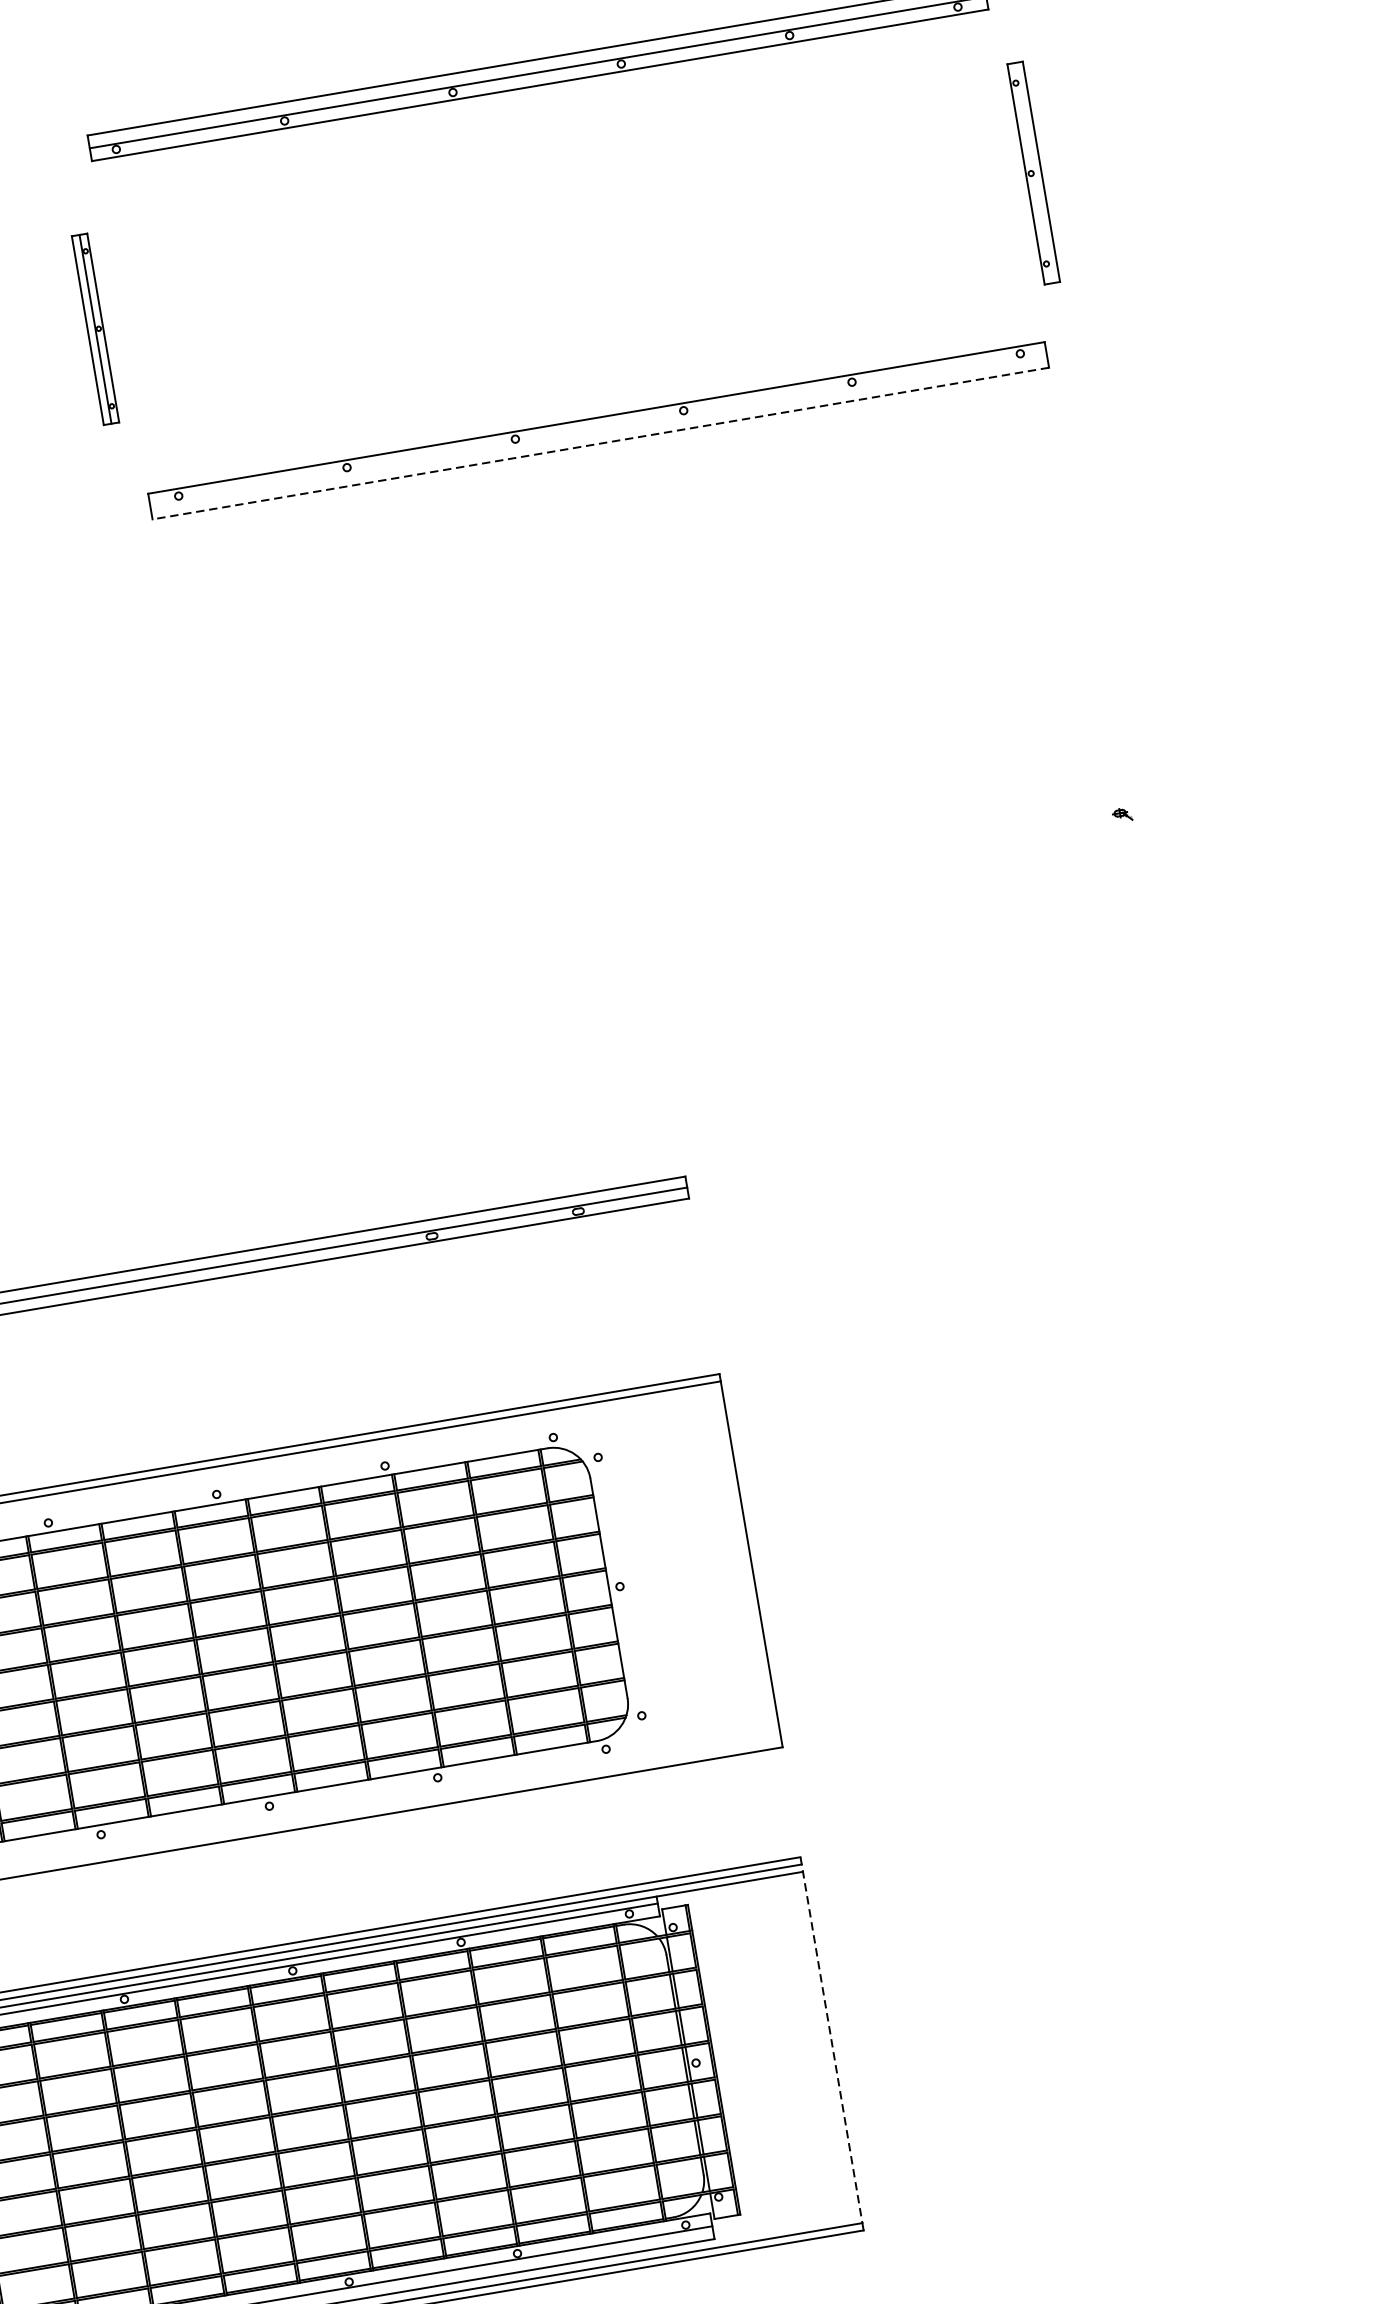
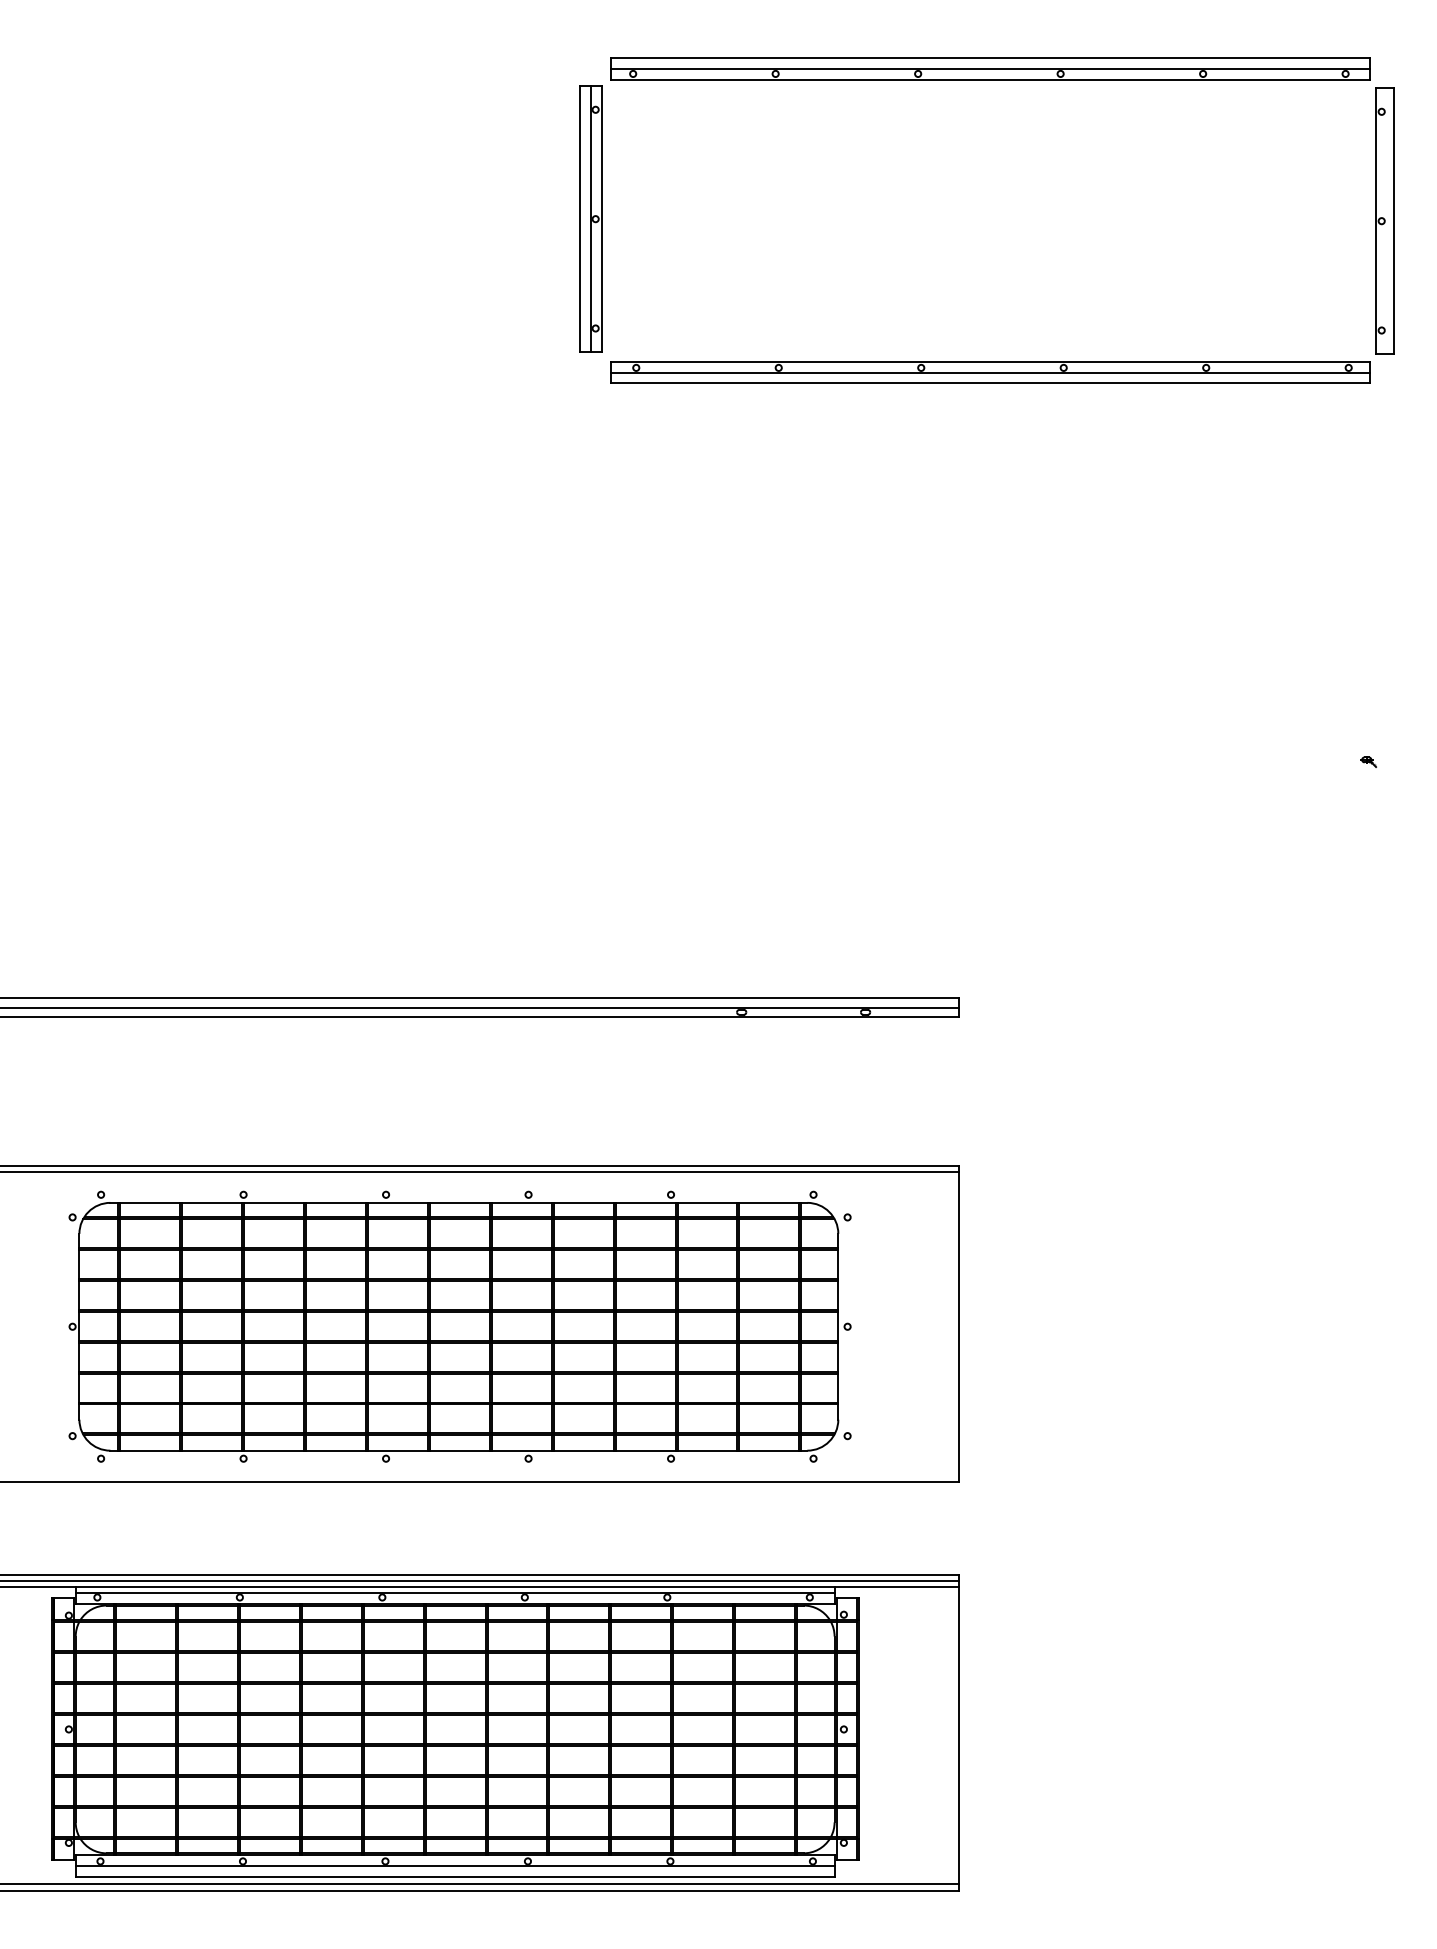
part: (1033, 172) -> (1384, 220), size x1.43
part: (94, 328) -> (590, 218), size x1.67
line: (598, 430) -> (990, 372), added
line: (600, 443) -> (990, 383), dashed -> solid
line: (831, 2040) -> (958, 1729), dashed -> solid

